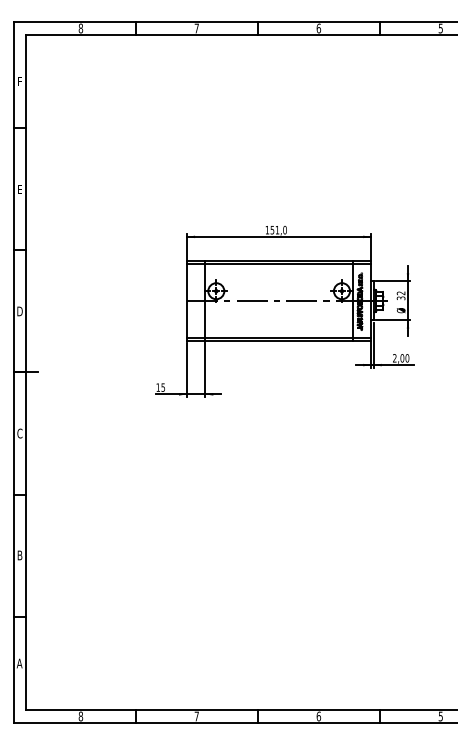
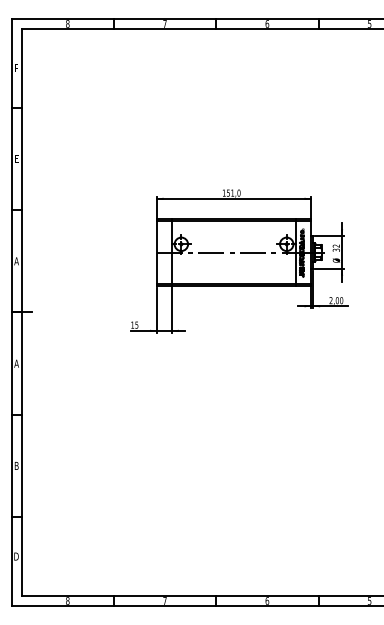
text: (19, 311) -> (16, 261), D -> A
text: (19, 433) -> (16, 363), C -> A
text: (19, 663) -> (16, 556), A -> D

